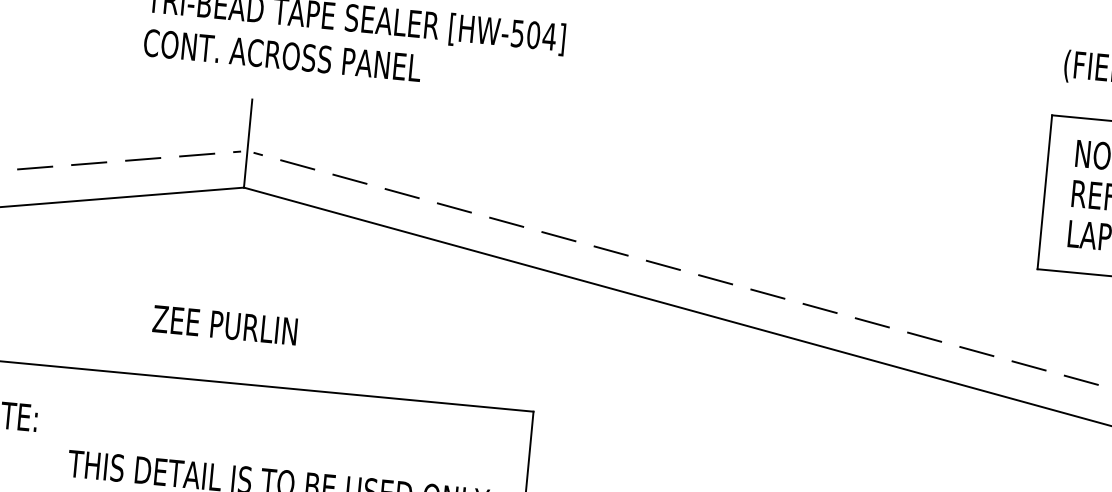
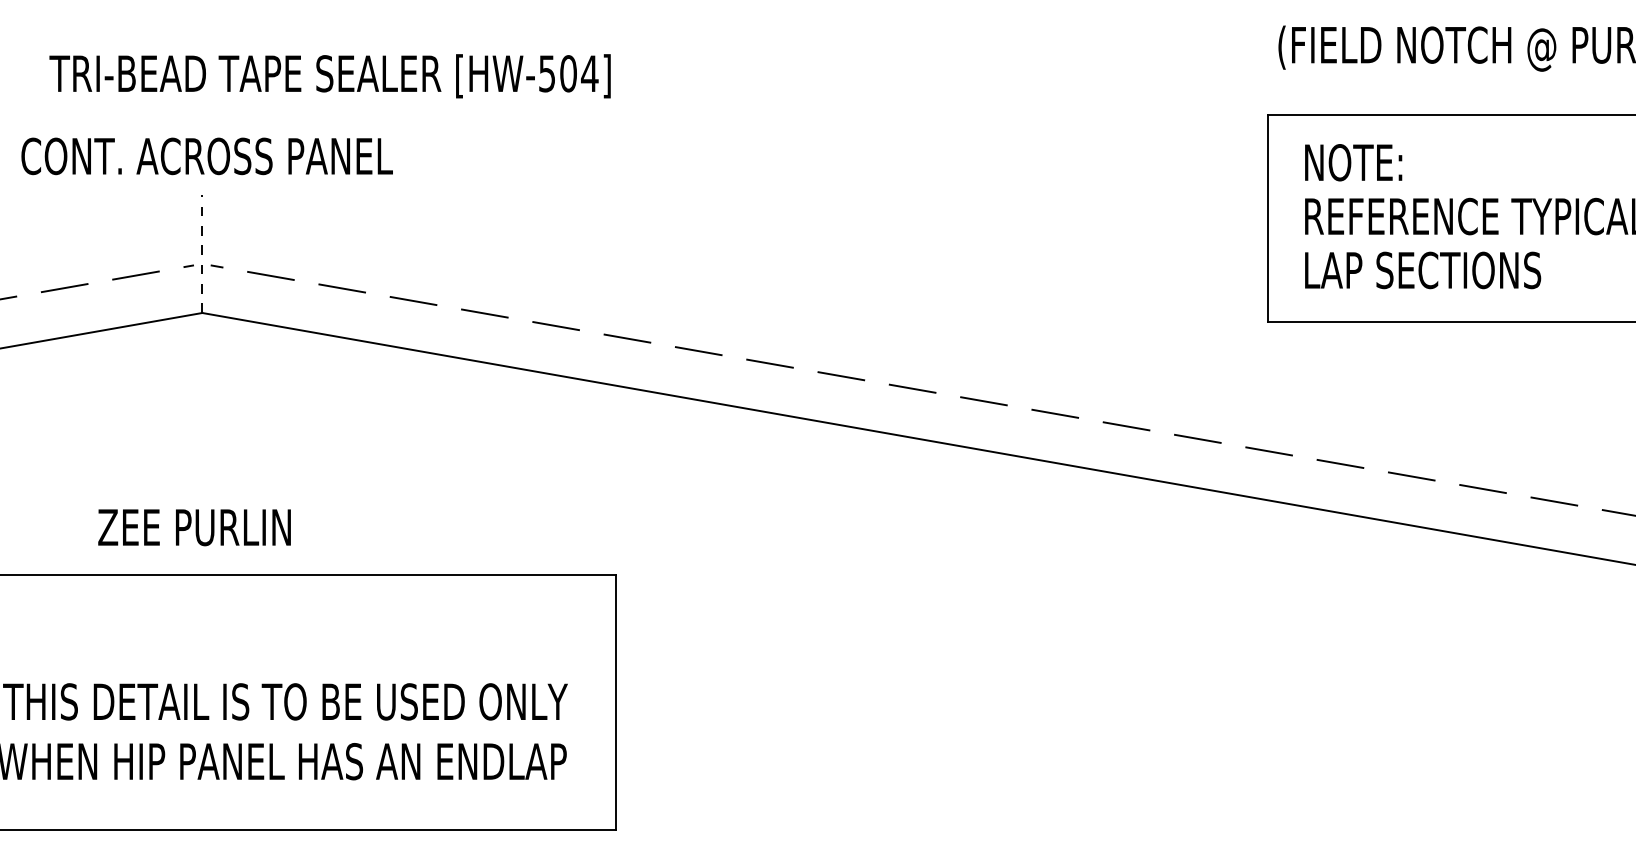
text: (282, 55) -> (206, 156), moved
line: (248, 143) -> (202, 253), solid -> dashed
text: (225, 325) -> (194, 527), moved

